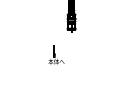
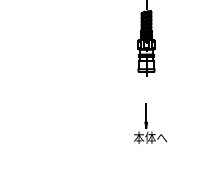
part: (56, 54) -> (150, 122), moved

